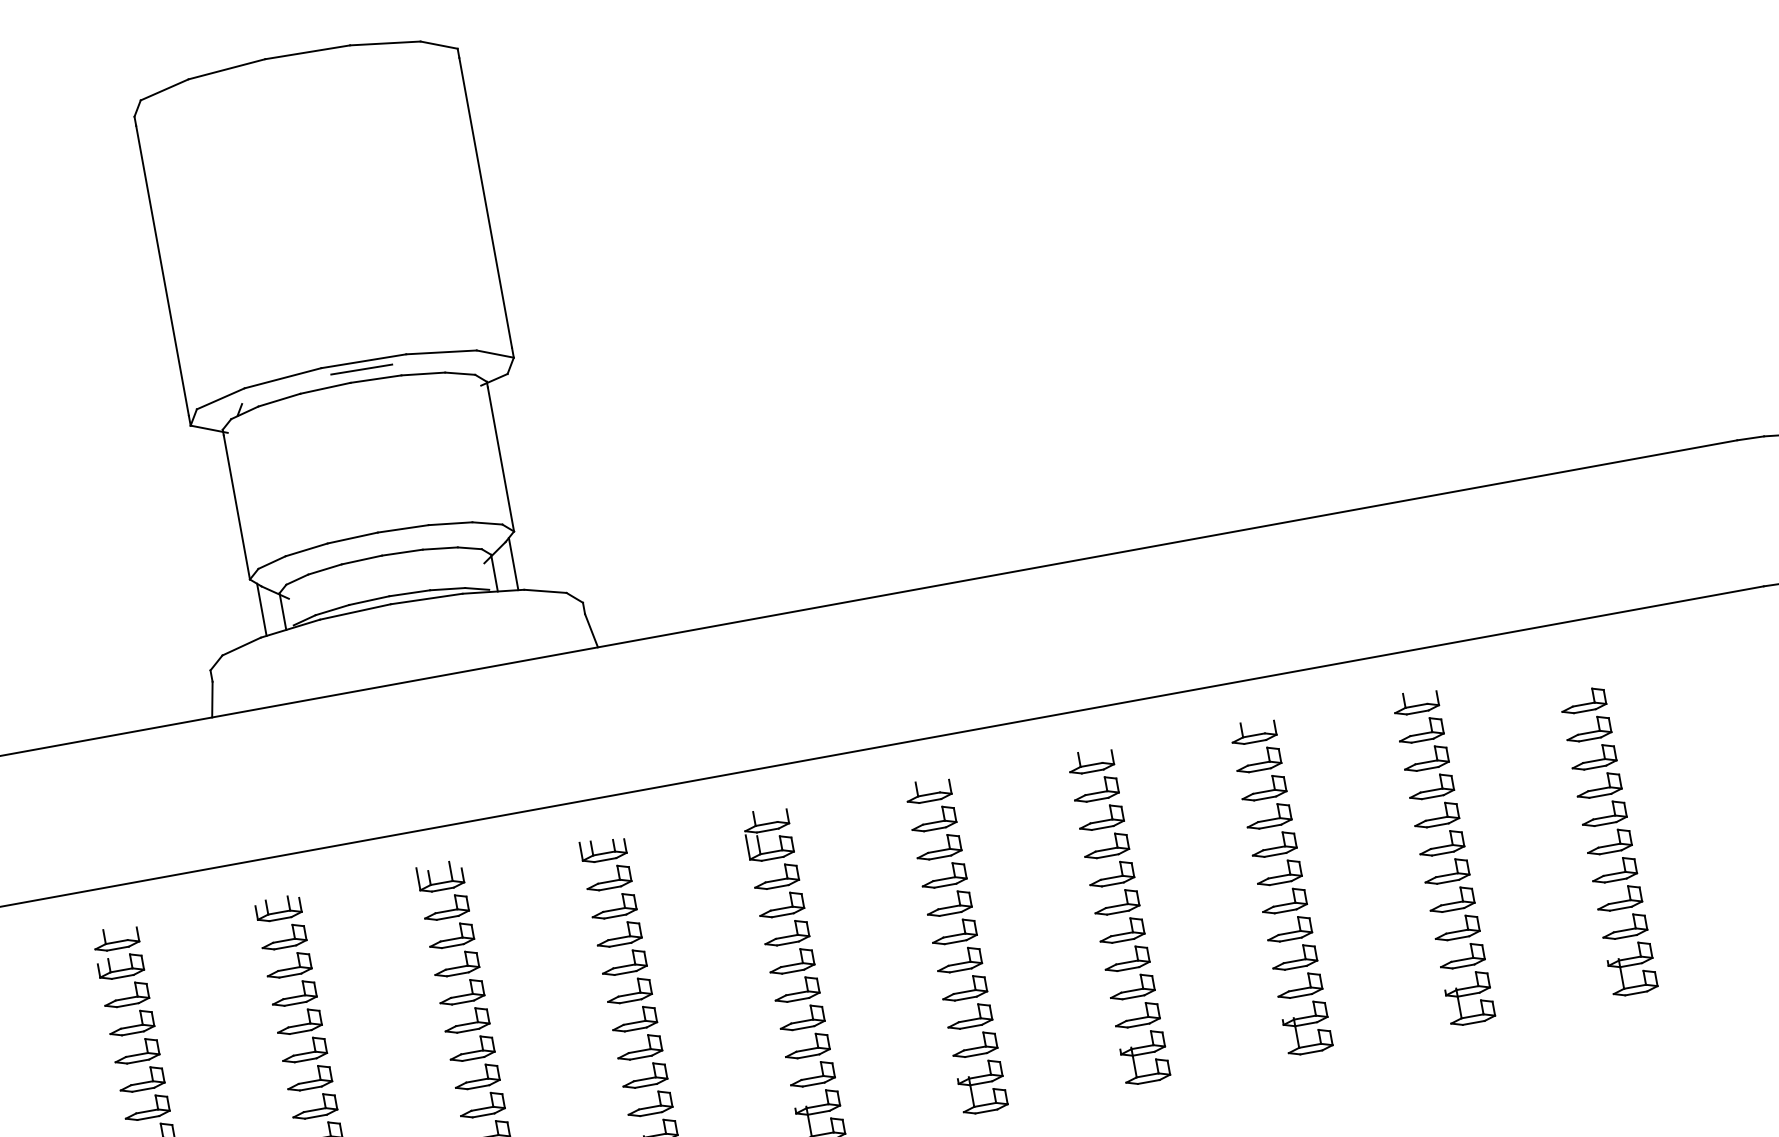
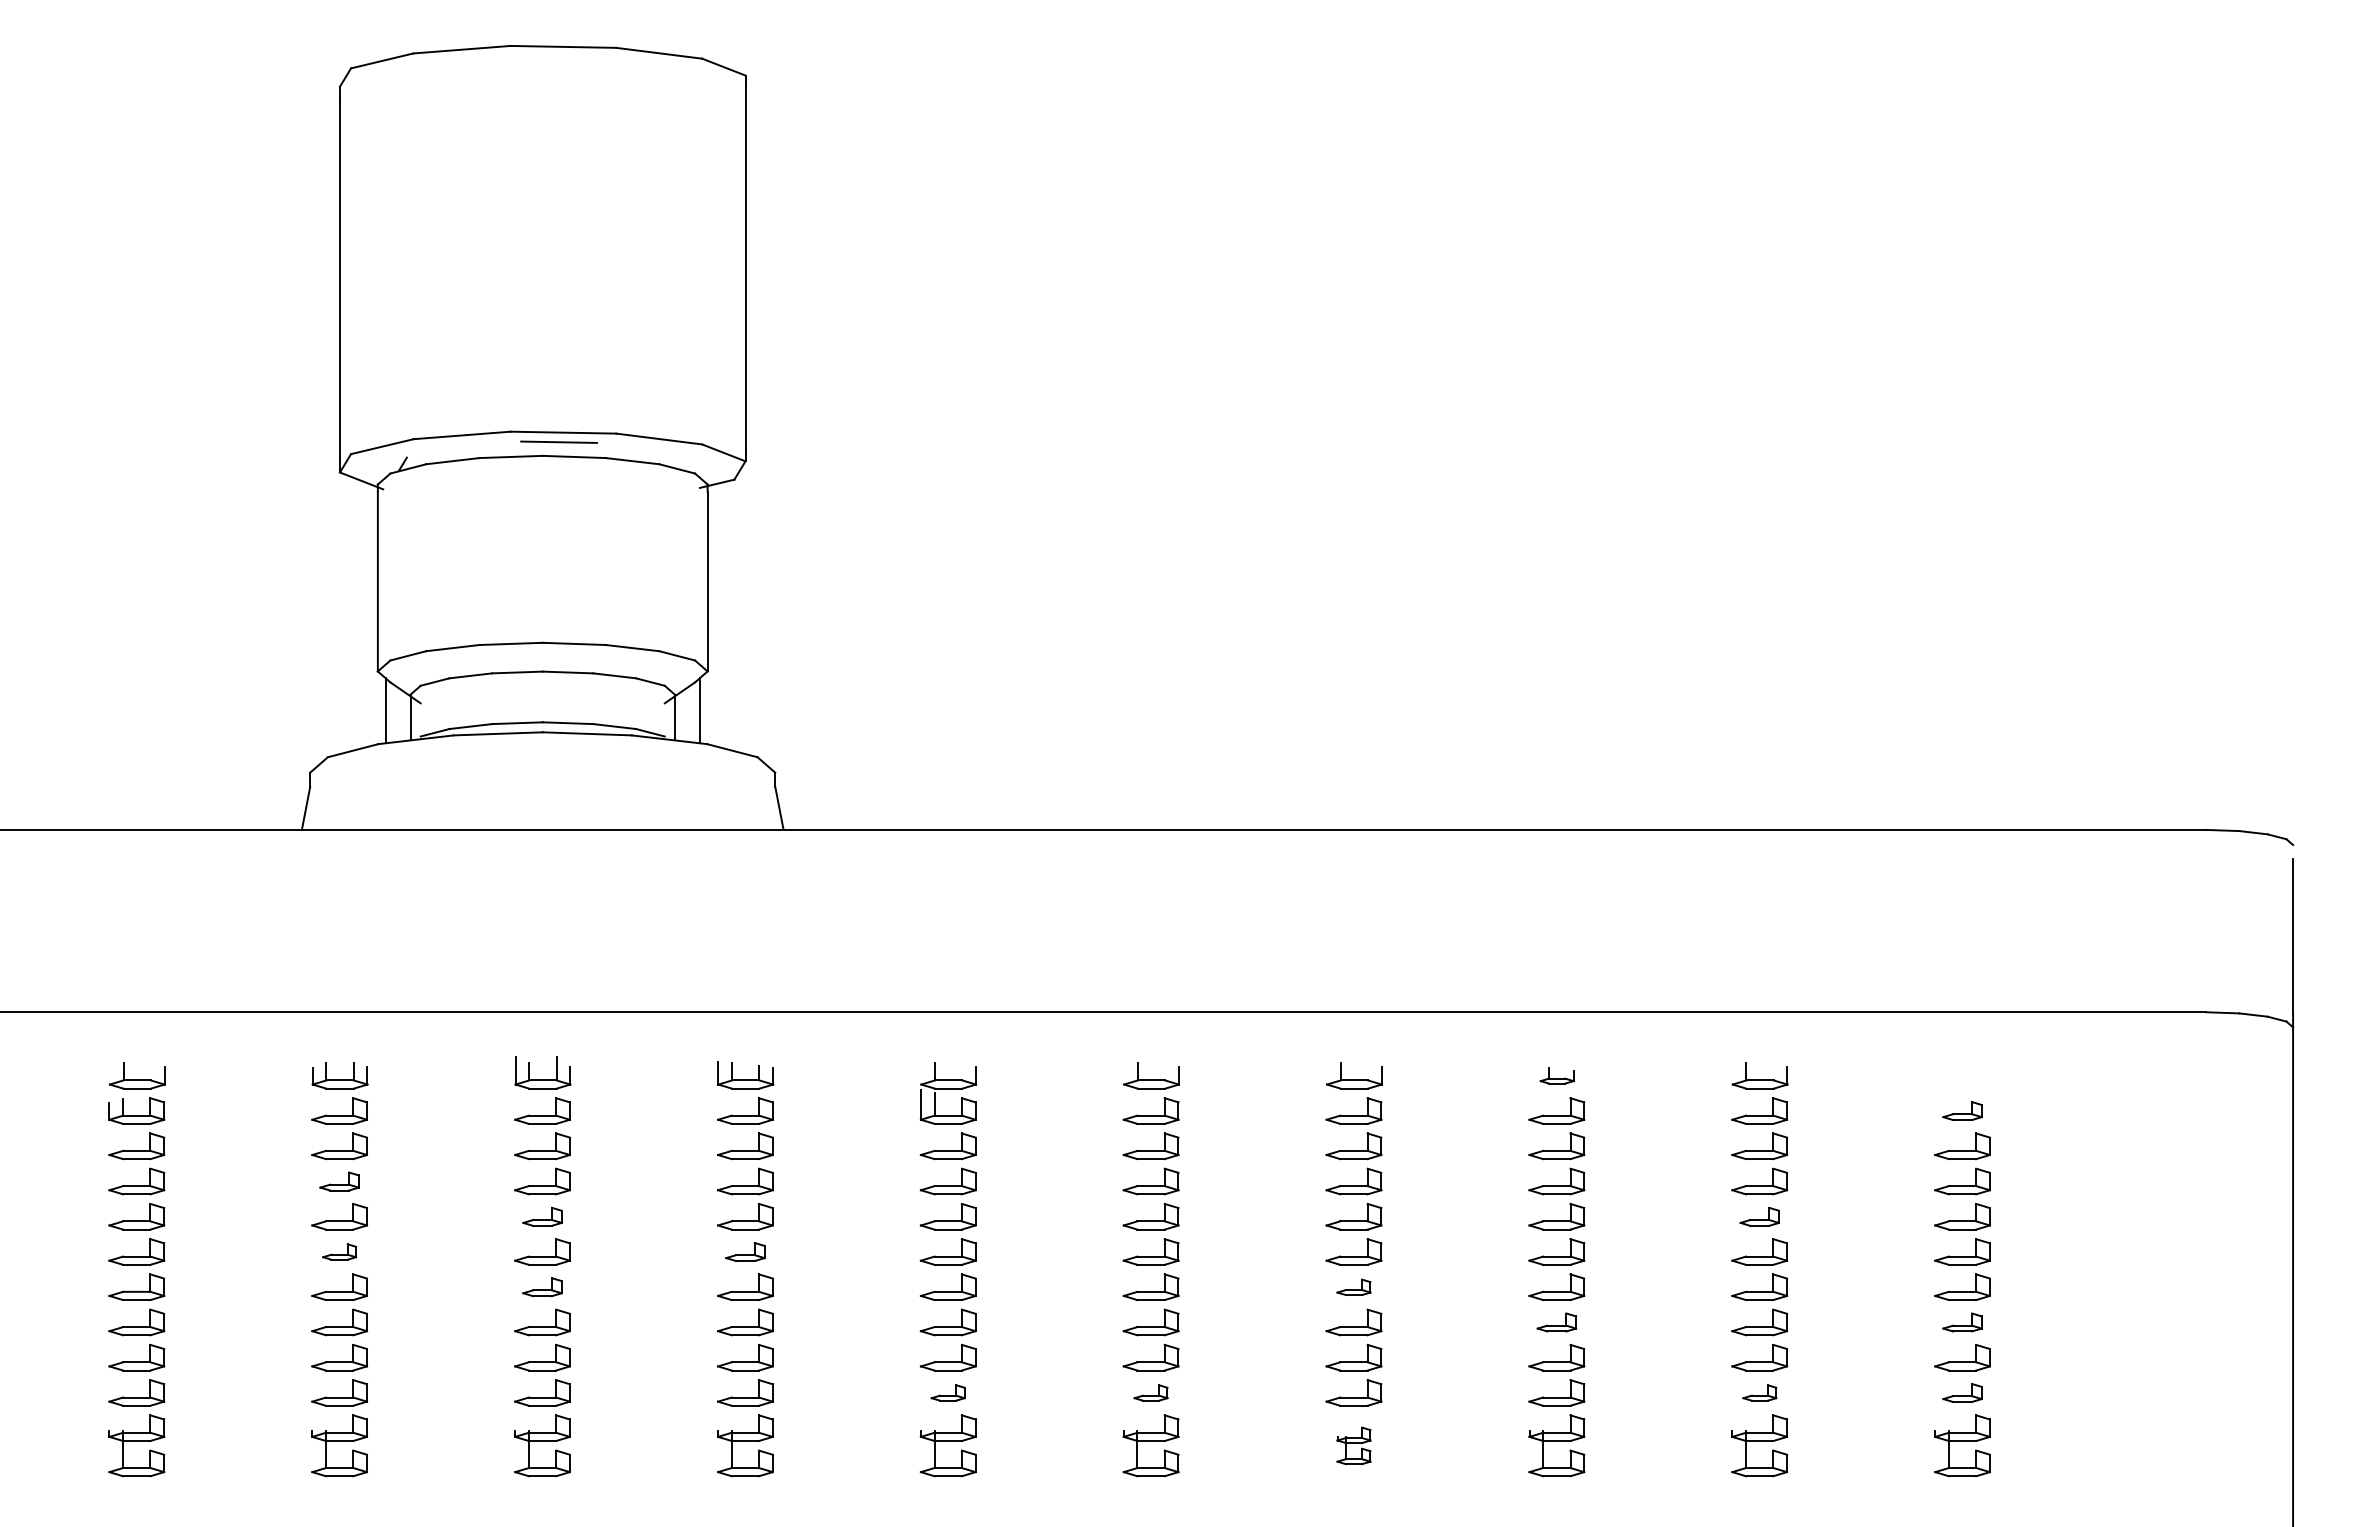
part: (1582, 700) -> (1962, 1110), size x0.7
part: (1252, 731) -> (1556, 1075), size x0.6
part: (1435, 814) -> (1759, 1216), size x0.7
part: (1613, 870) -> (1962, 1322), size x0.7
part: (1624, 926) -> (1962, 1392), size x0.7
part: (1288, 929) -> (1556, 1322), size x0.7
part: (1121, 930) -> (1353, 1287), size x0.6
part: (1461, 955) -> (1759, 1392), size x0.6
part: (628, 990) -> (745, 1251), size x0.7
part: (461, 992) -> (542, 1216), size x0.7
part: (293, 993) -> (339, 1181), size x0.7
part: (973, 1044) -> (1150, 1392), size x0.6
part: (471, 1048) -> (542, 1286), size x0.7
part: (303, 1049) -> (339, 1251), size x0.6
part: (1143, 1057) -> (1353, 1445), size x0.6
part: (811, 1074) -> (947, 1392), size x0.6

